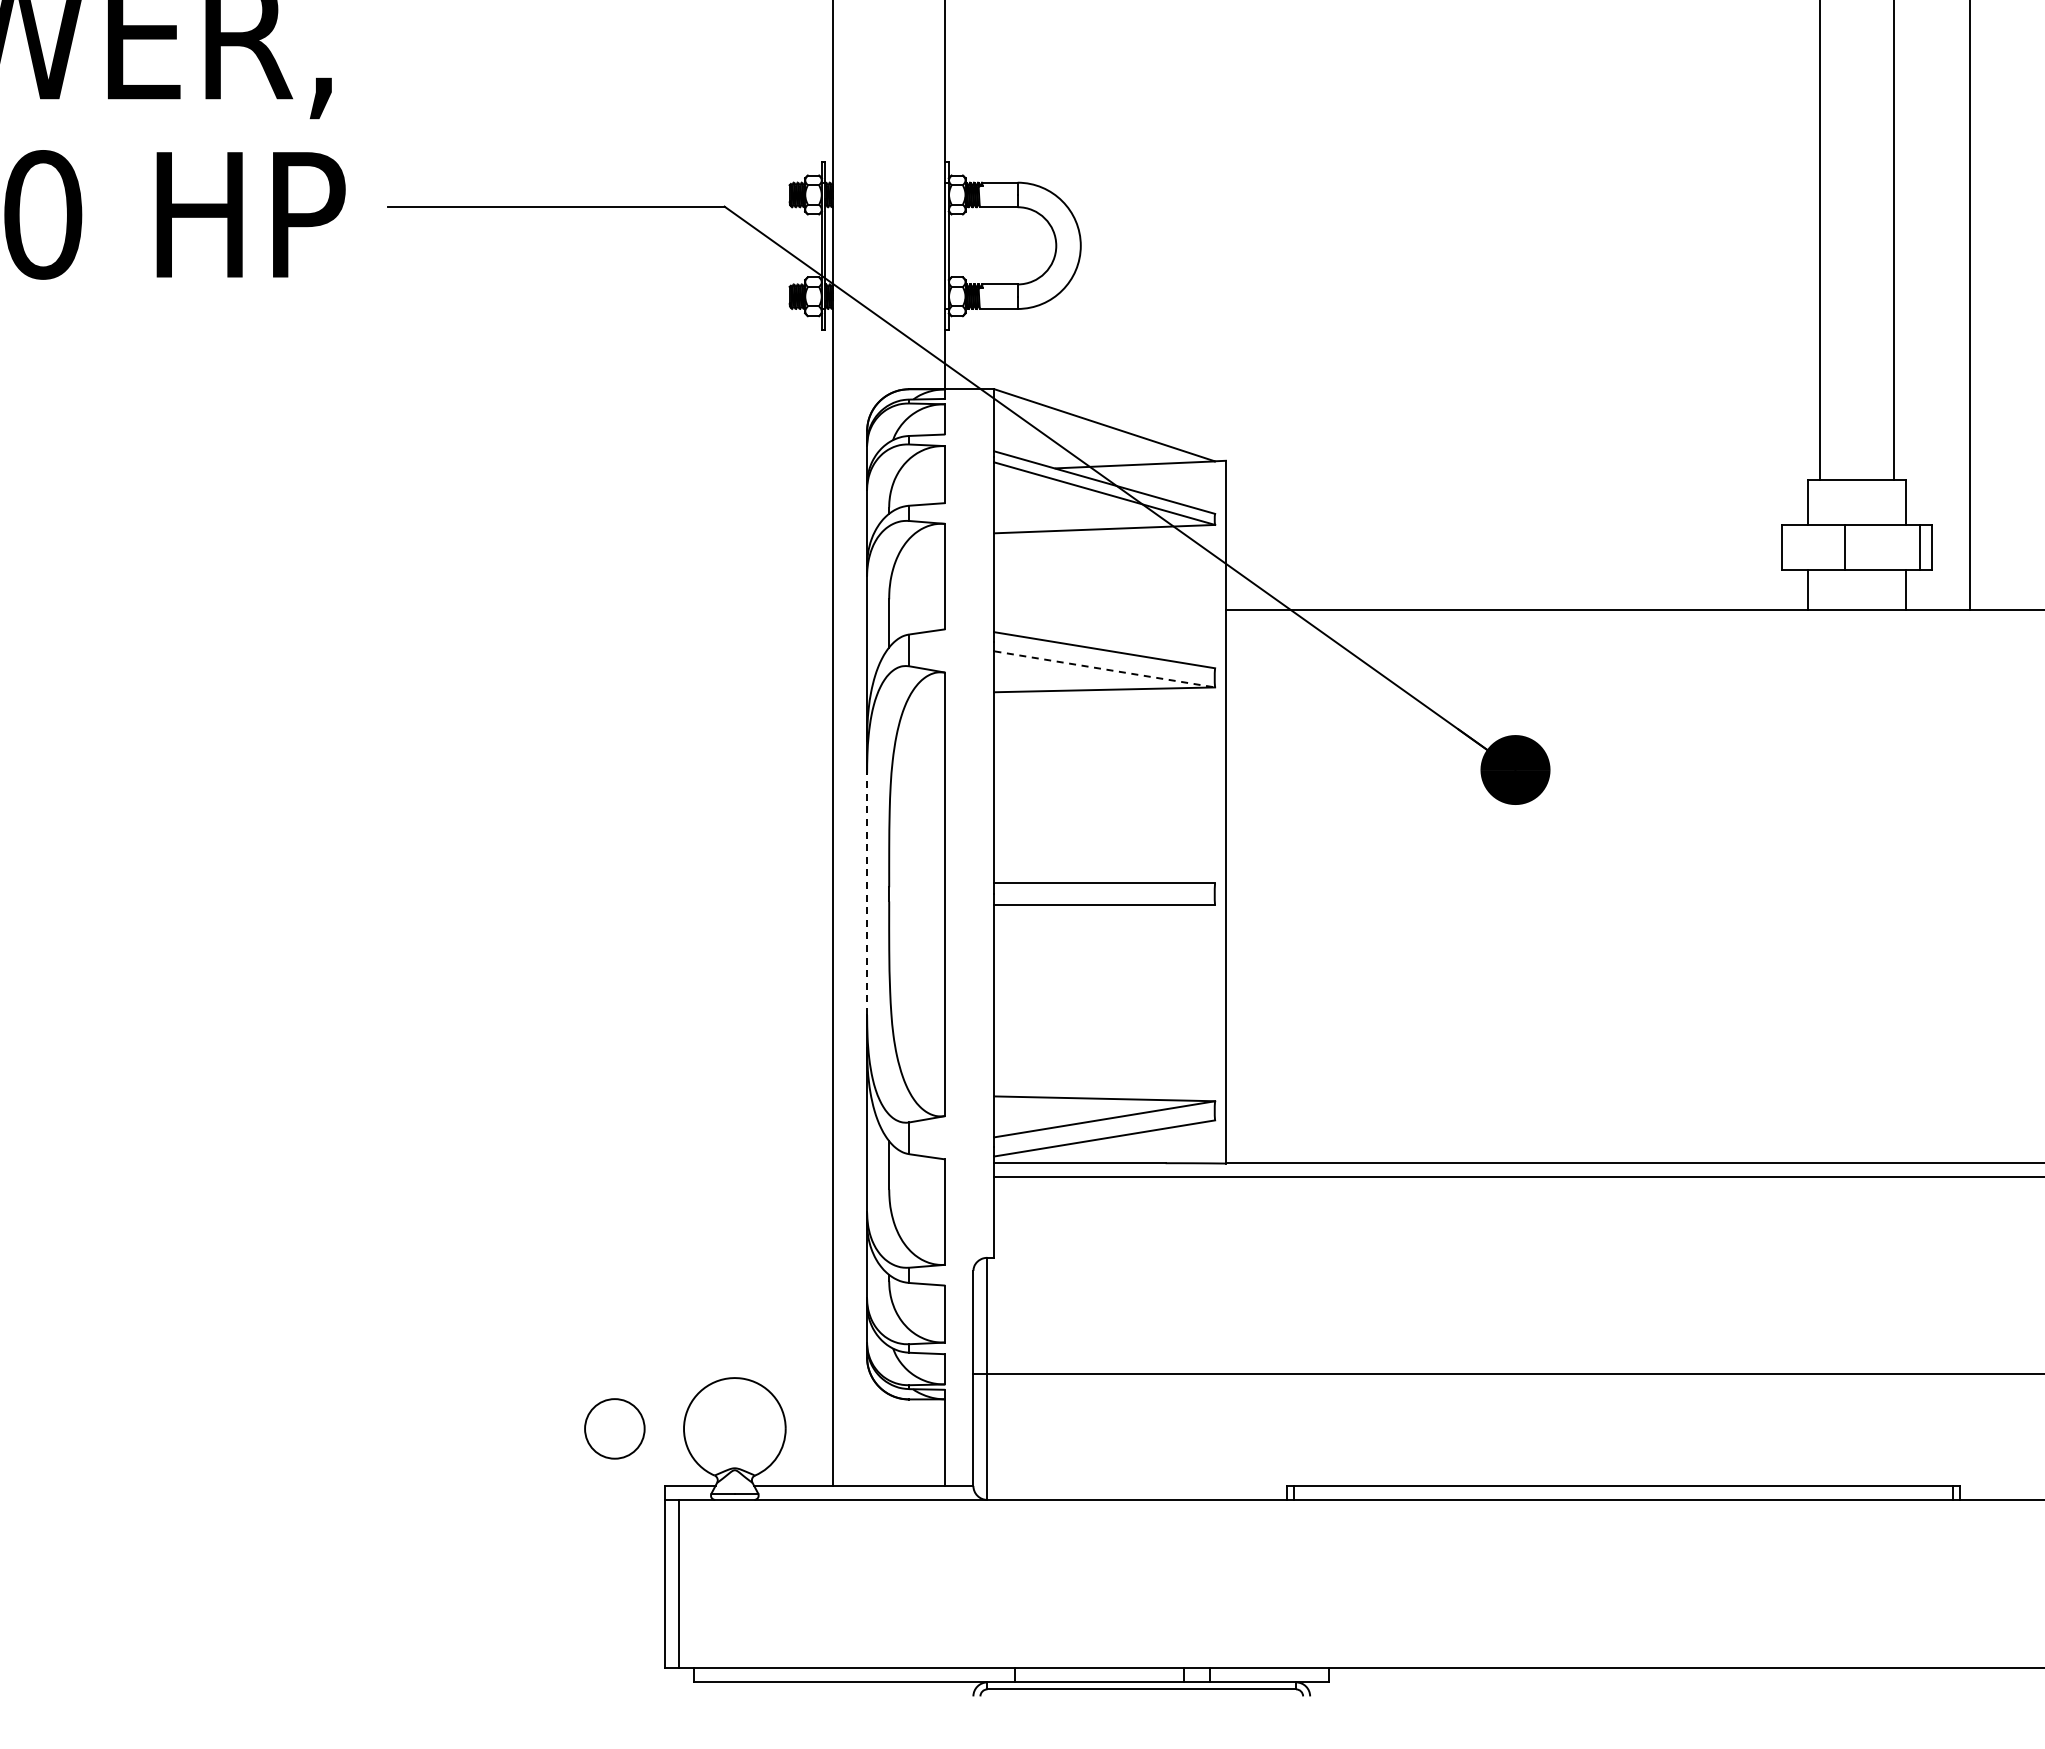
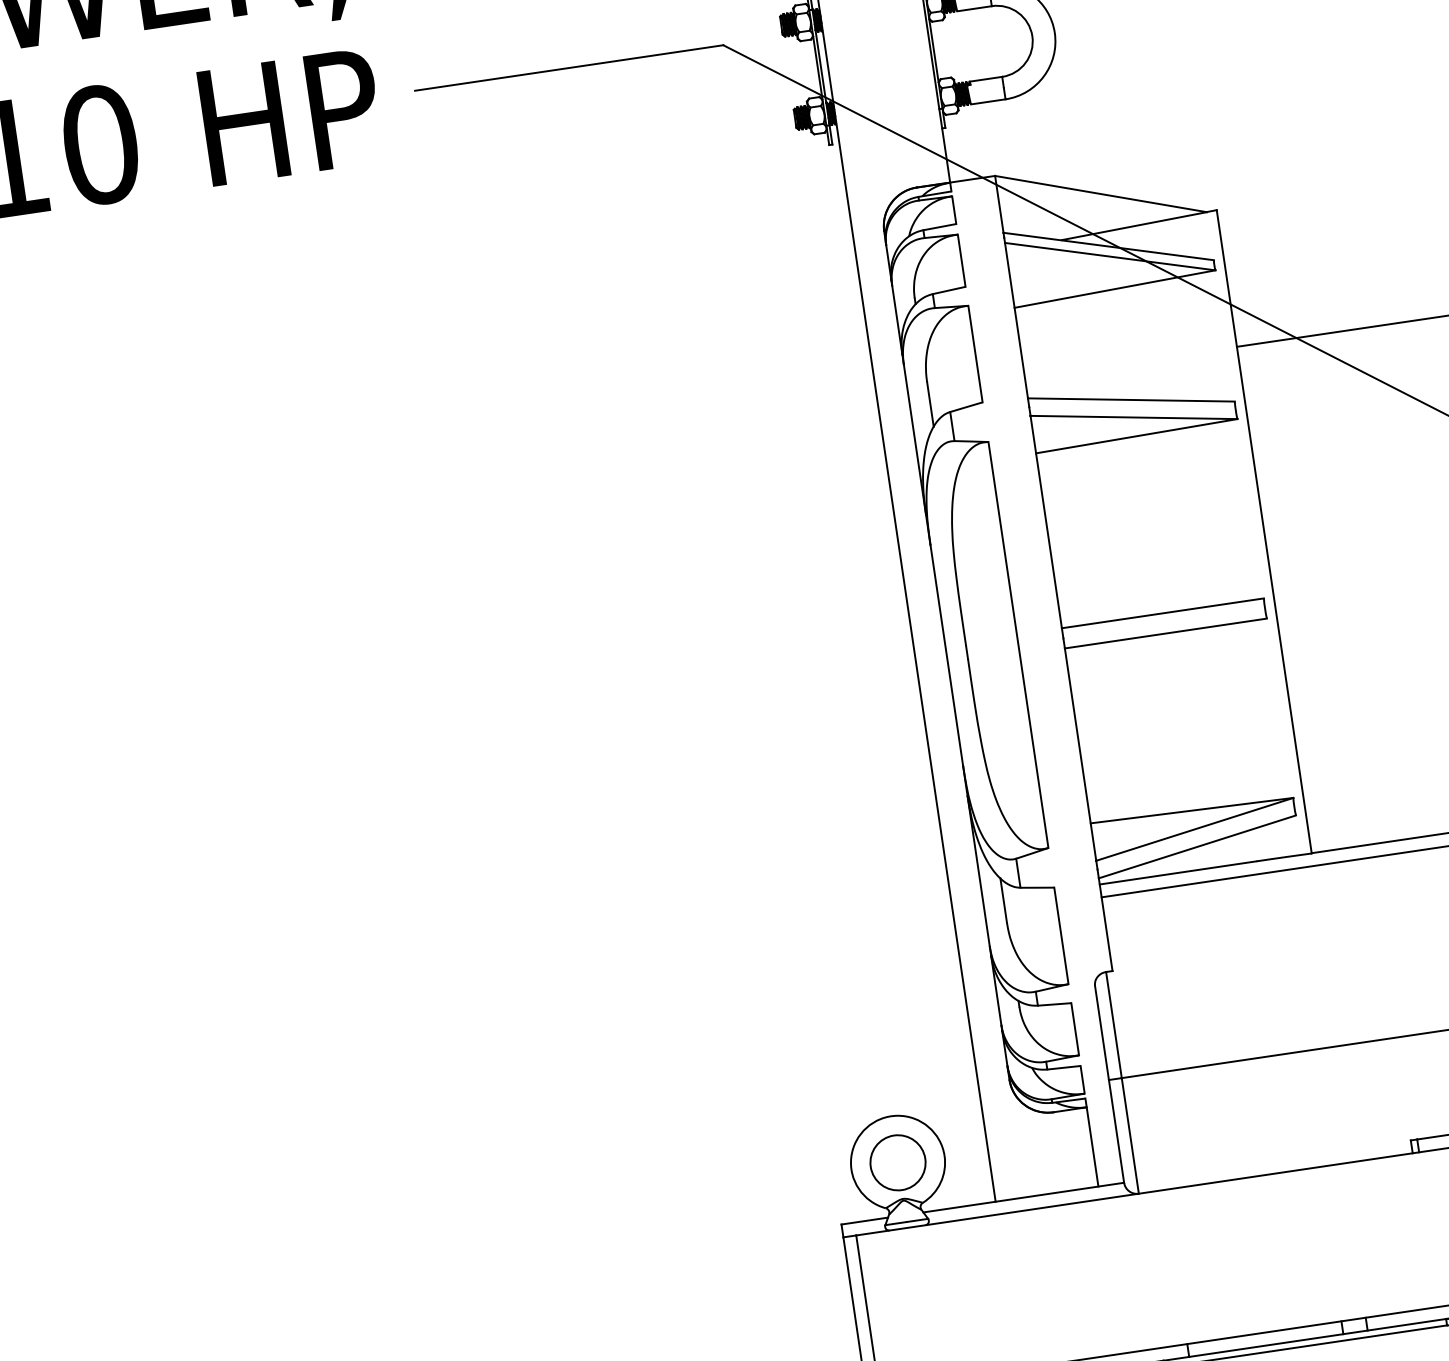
line: (1104, 669) -> (1133, 417), dashed -> solid
line: (867, 894) -> (947, 655), dashed -> solid
circle: (614, 1428) -> (897, 1162), moved

